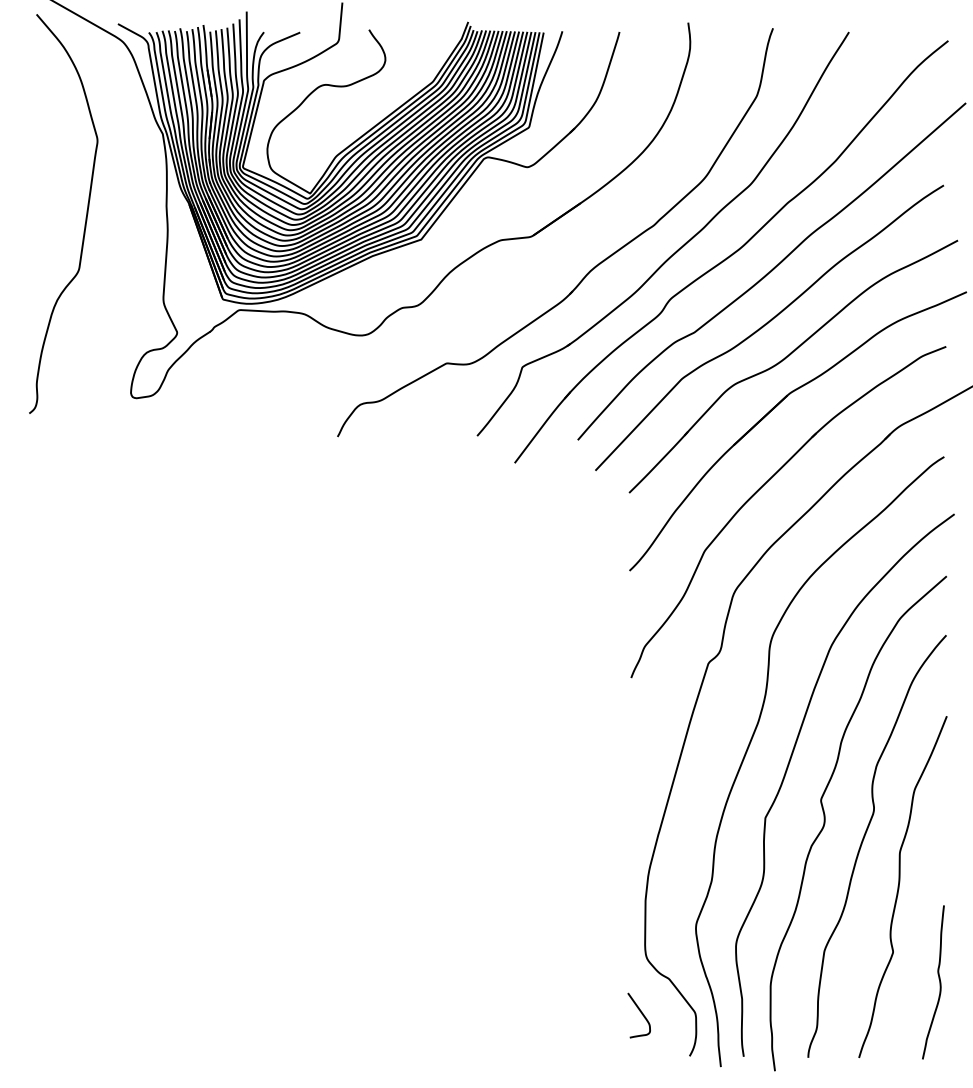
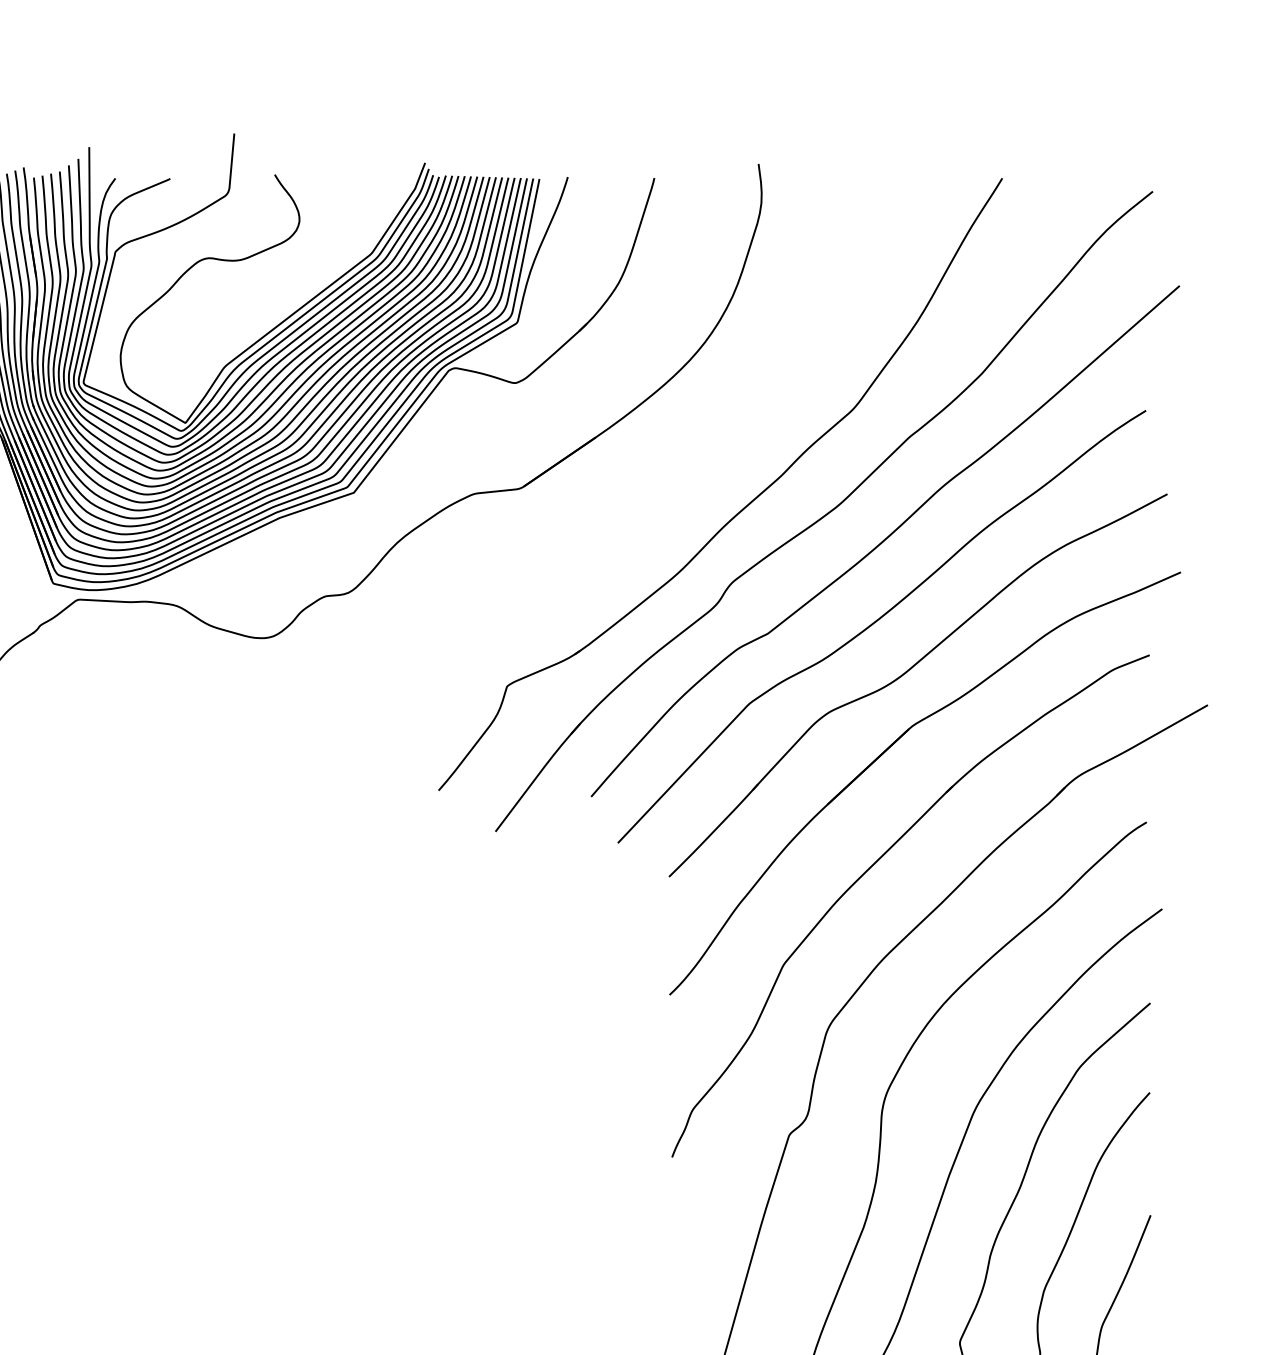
part: (590, 269) -> (610, 538), removed

